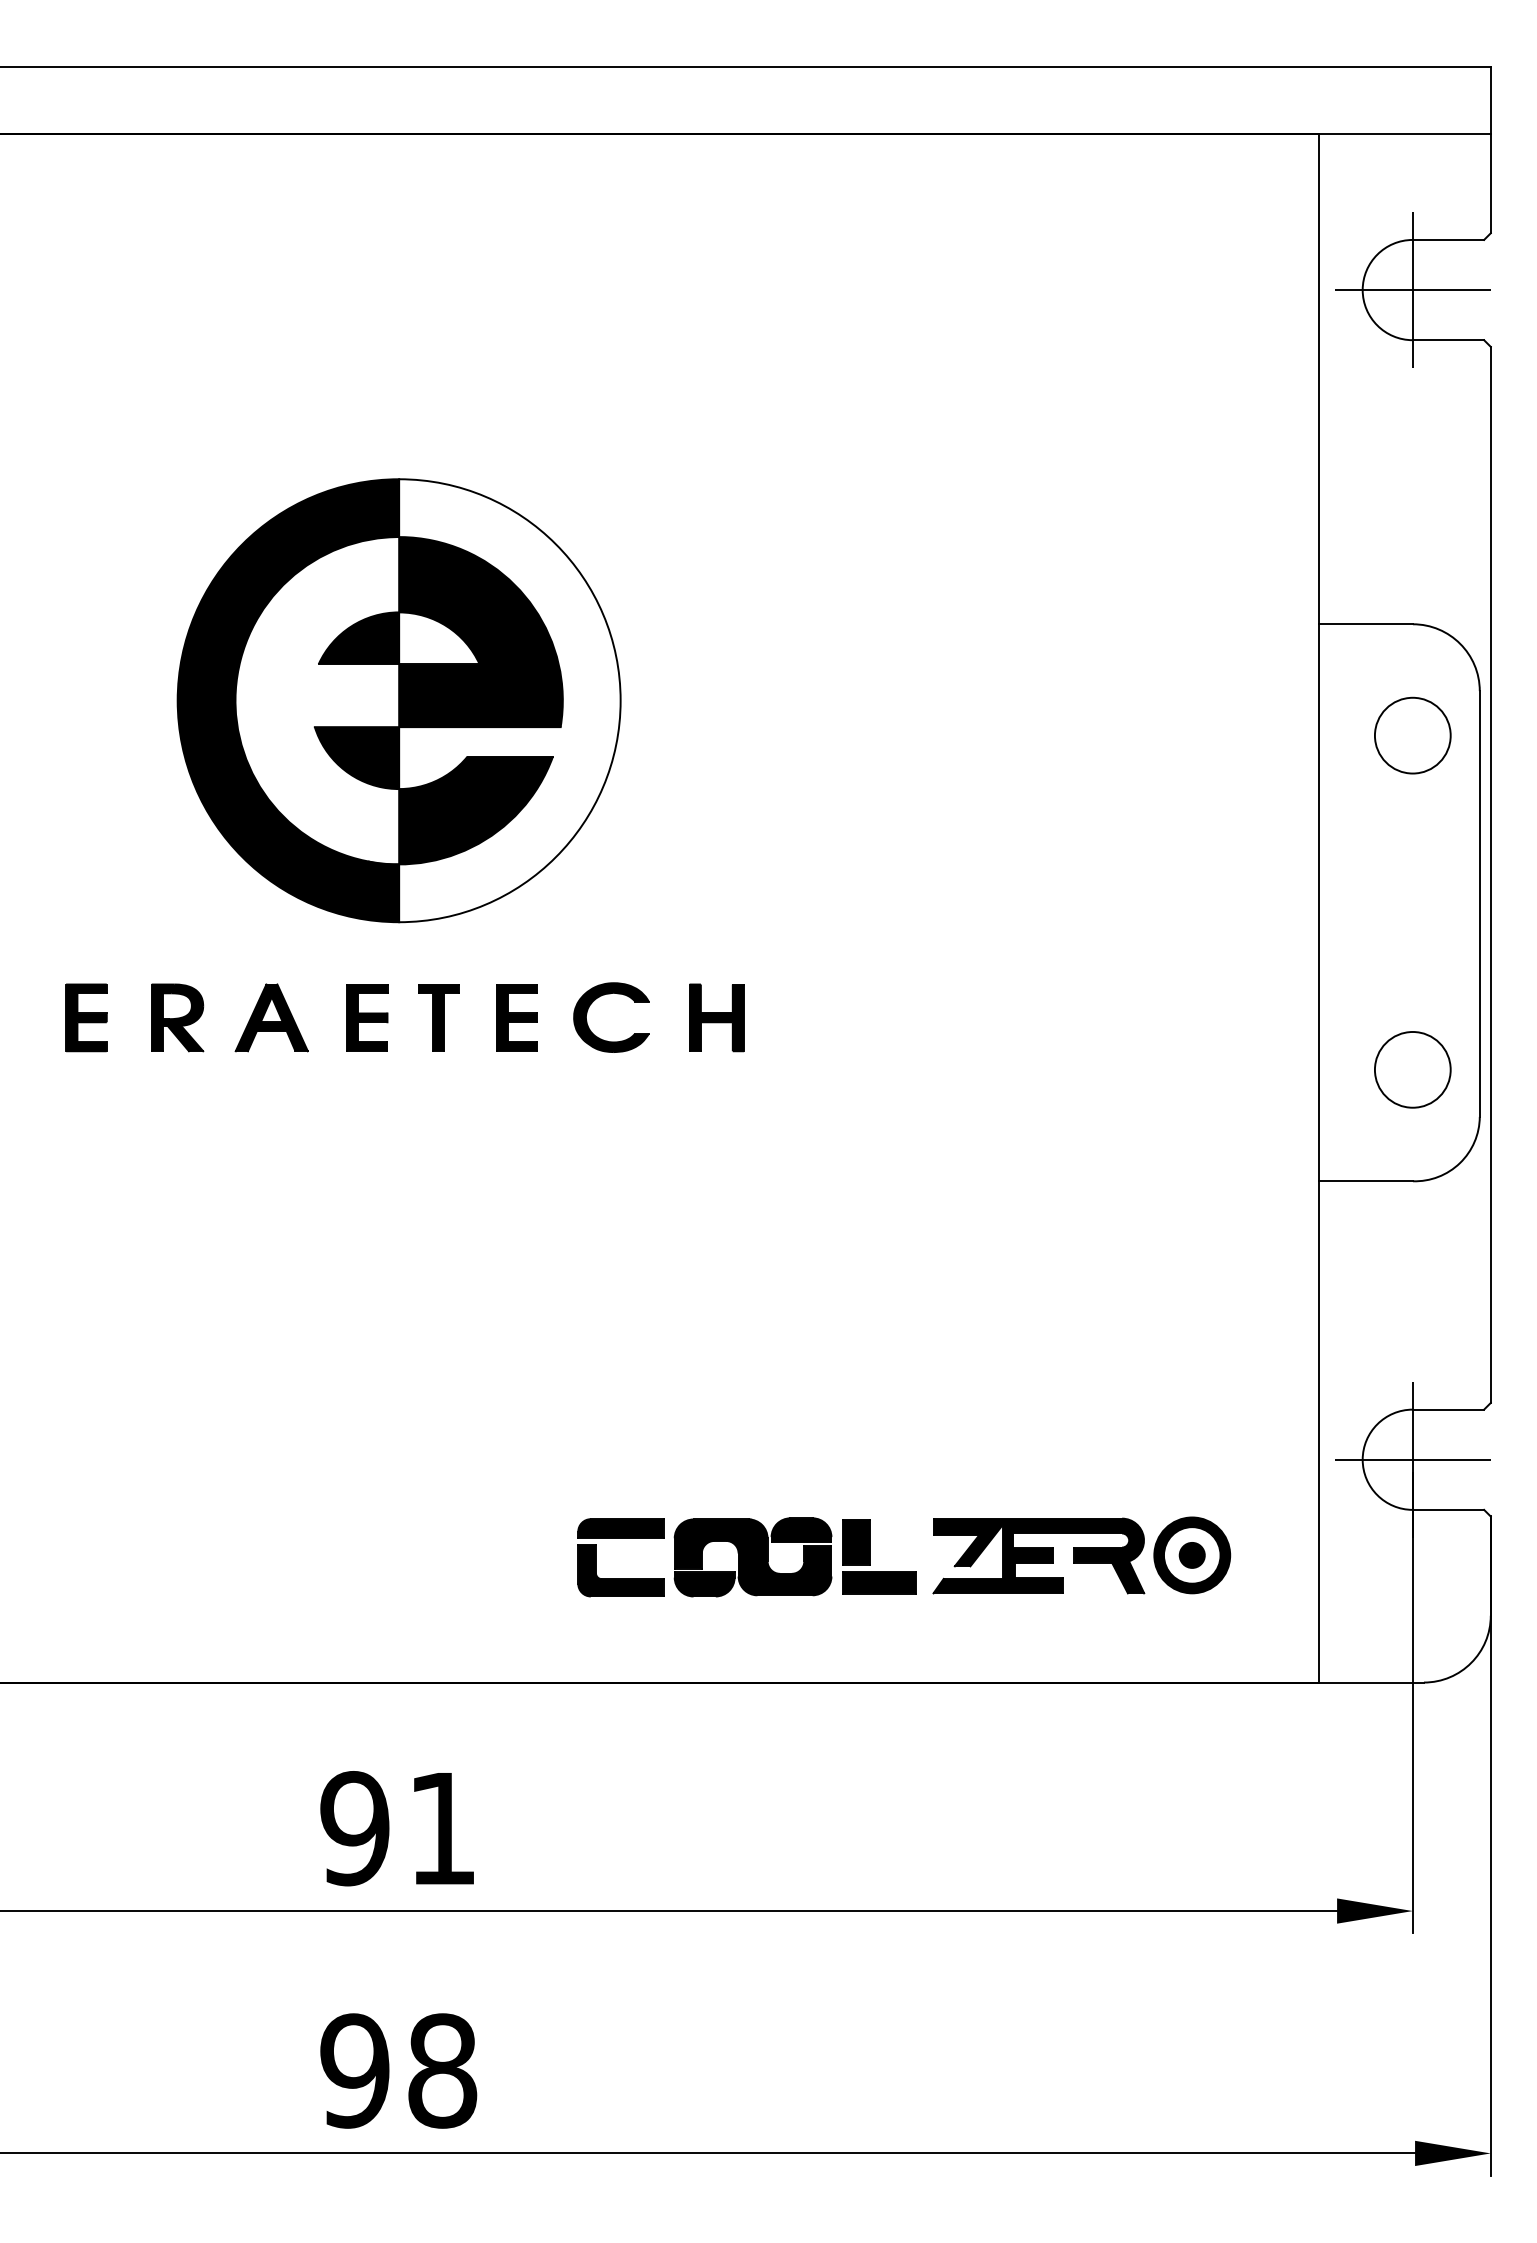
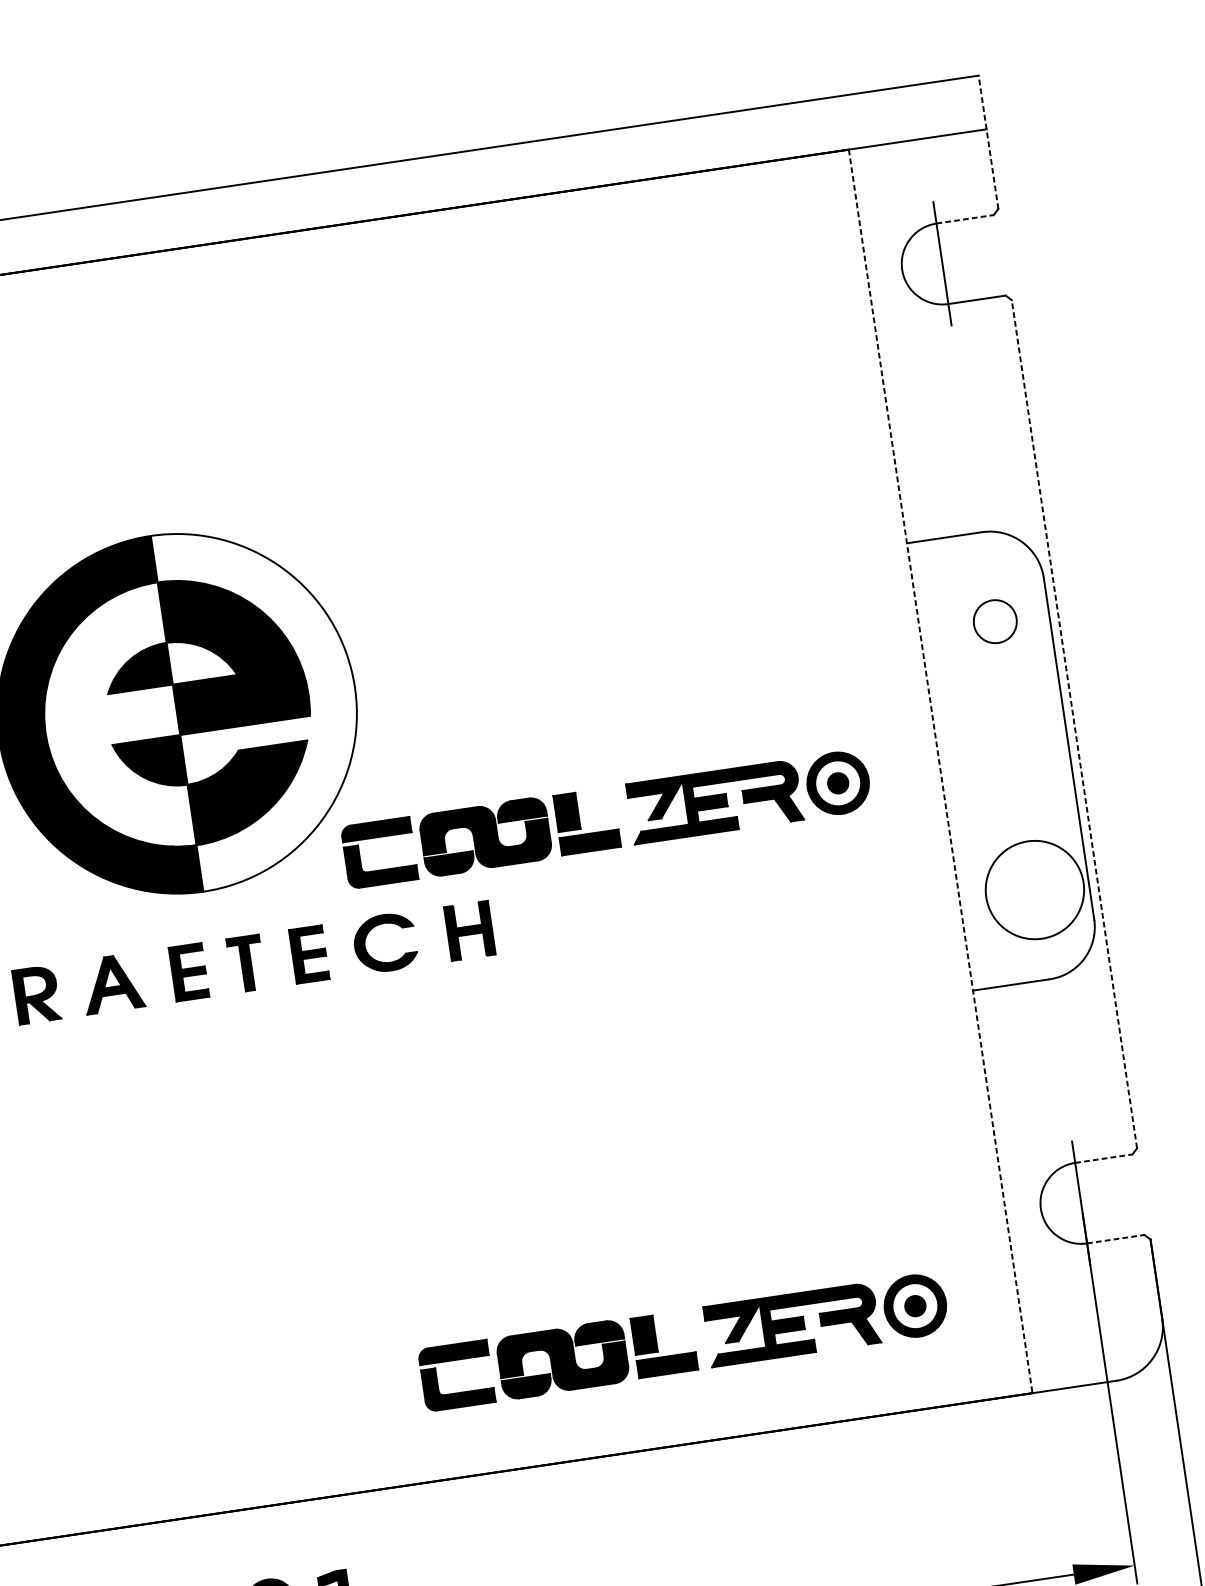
line: (1490, 150) -> (988, 142), solid -> dashed
line: (1448, 239) -> (965, 218), solid -> dashed
line: (1412, 290) -> (942, 264), removed
circle: (1412, 735) -> (995, 621), size x0.7
line: (1490, 874) -> (1074, 723), solid -> dashed
line: (1319, 908) -> (940, 771), solid -> dashed
part: (904, 920) -> (608, 830), added
circle: (1412, 1069) -> (1034, 889), size x1.6
line: (1448, 1409) -> (1103, 1158), solid -> dashed
line: (1412, 1459) -> (1080, 1203), removed
line: (1448, 1509) -> (1115, 1238), solid -> dashed

